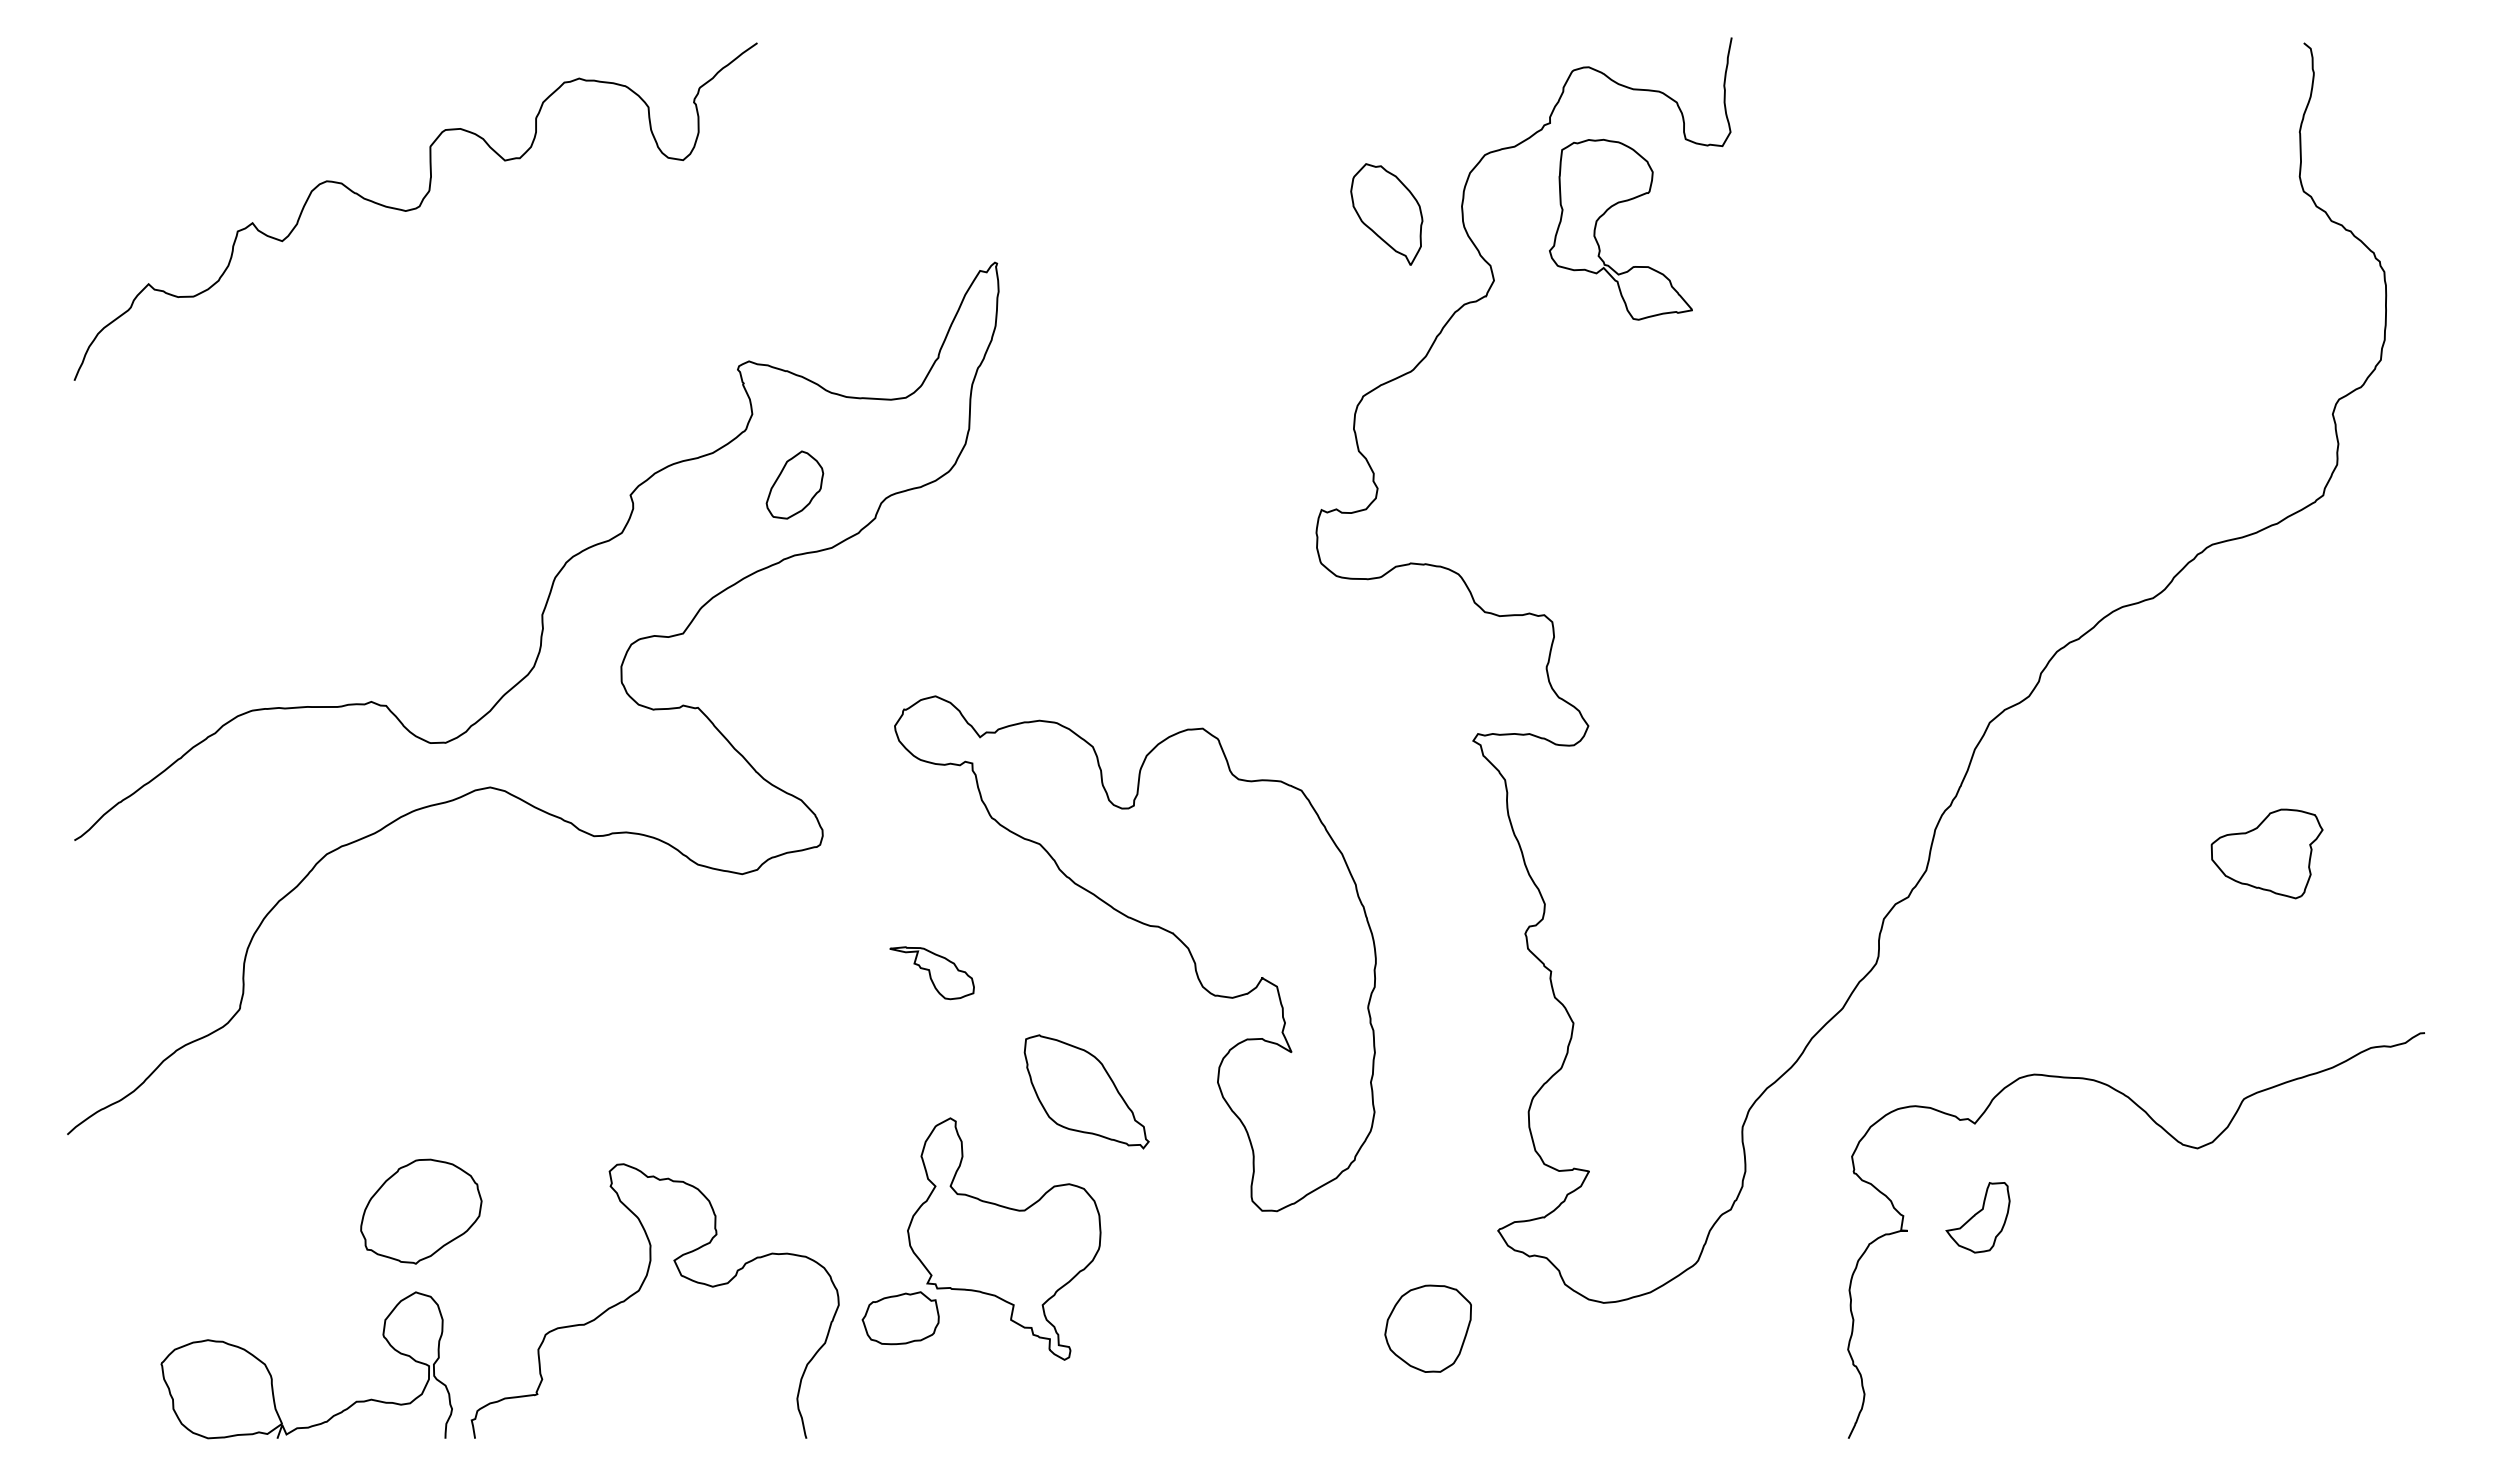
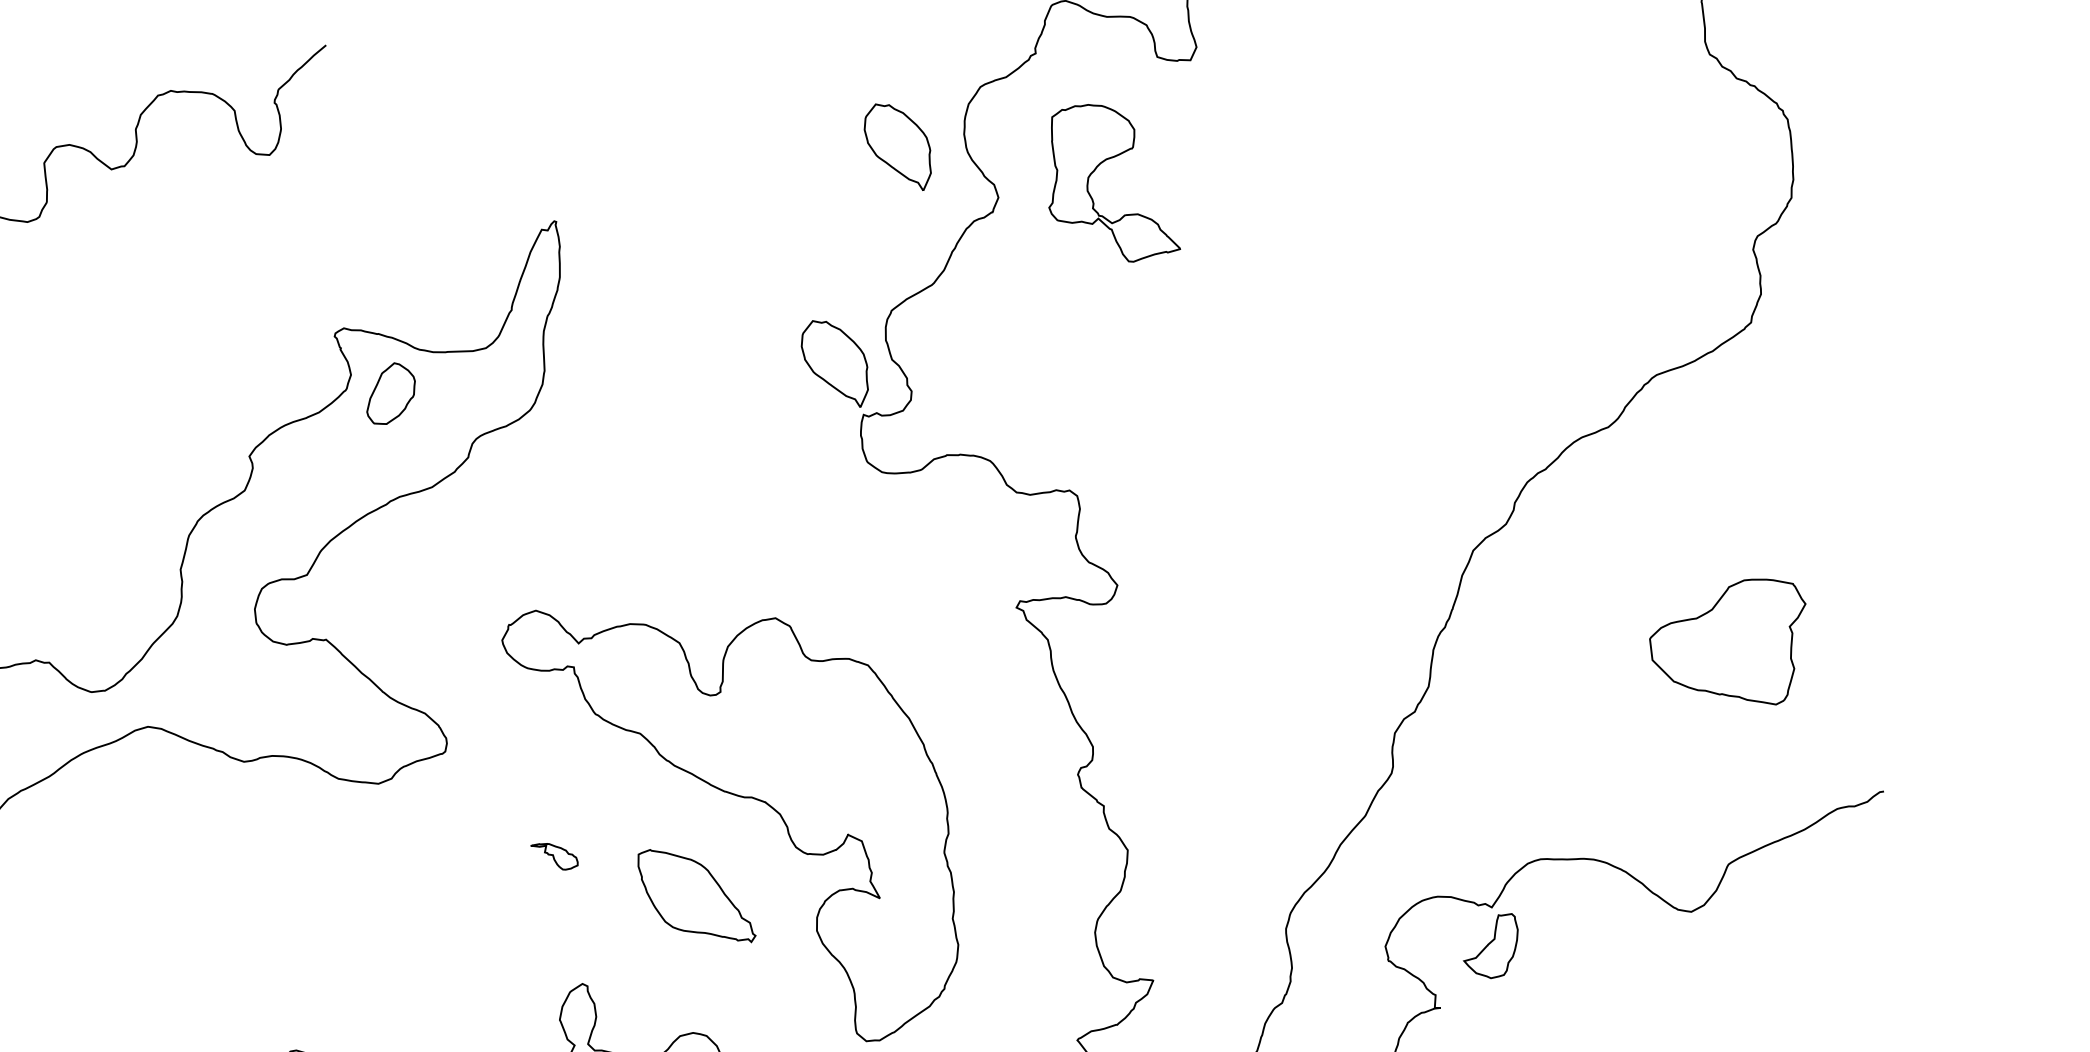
part: (1605, 213) -> (1095, 170), moved
part: (1294, 450) -> (834, 364), added
part: (794, 484) -> (390, 393), moved
part: (2266, 853) -> (1729, 644), size x1.6
part: (931, 973) -> (554, 856), size x0.6
part: (1086, 1091) -> (696, 896), moved
part: (1977, 1217) -> (1490, 946), moved

